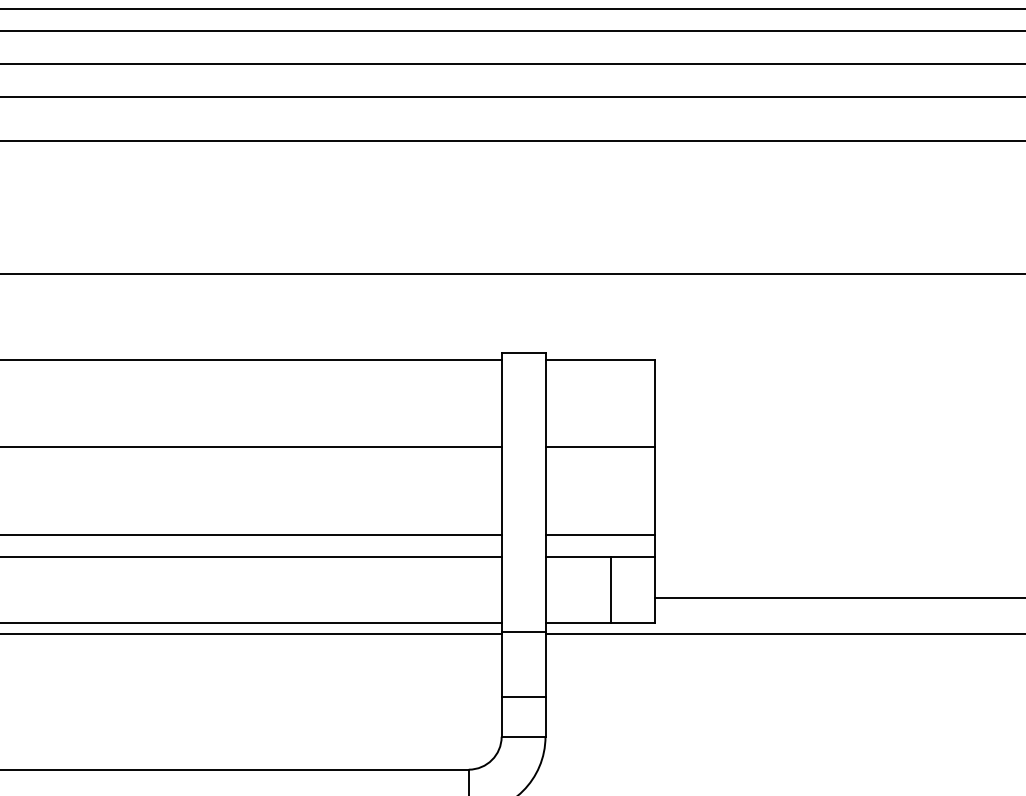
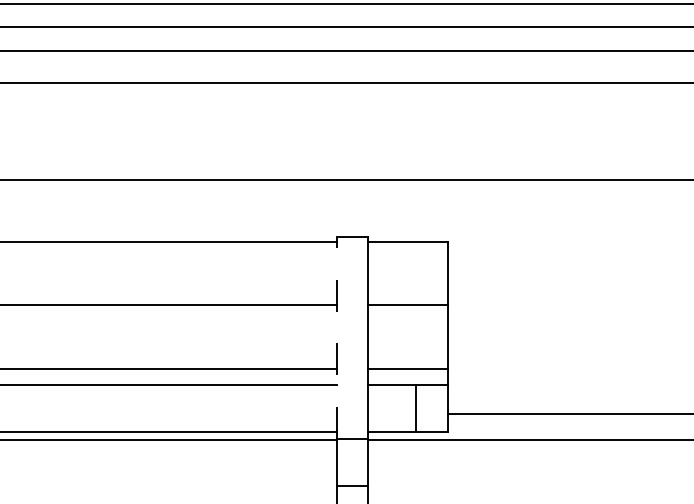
line: (501, 492) -> (336, 337), solid -> dashed

